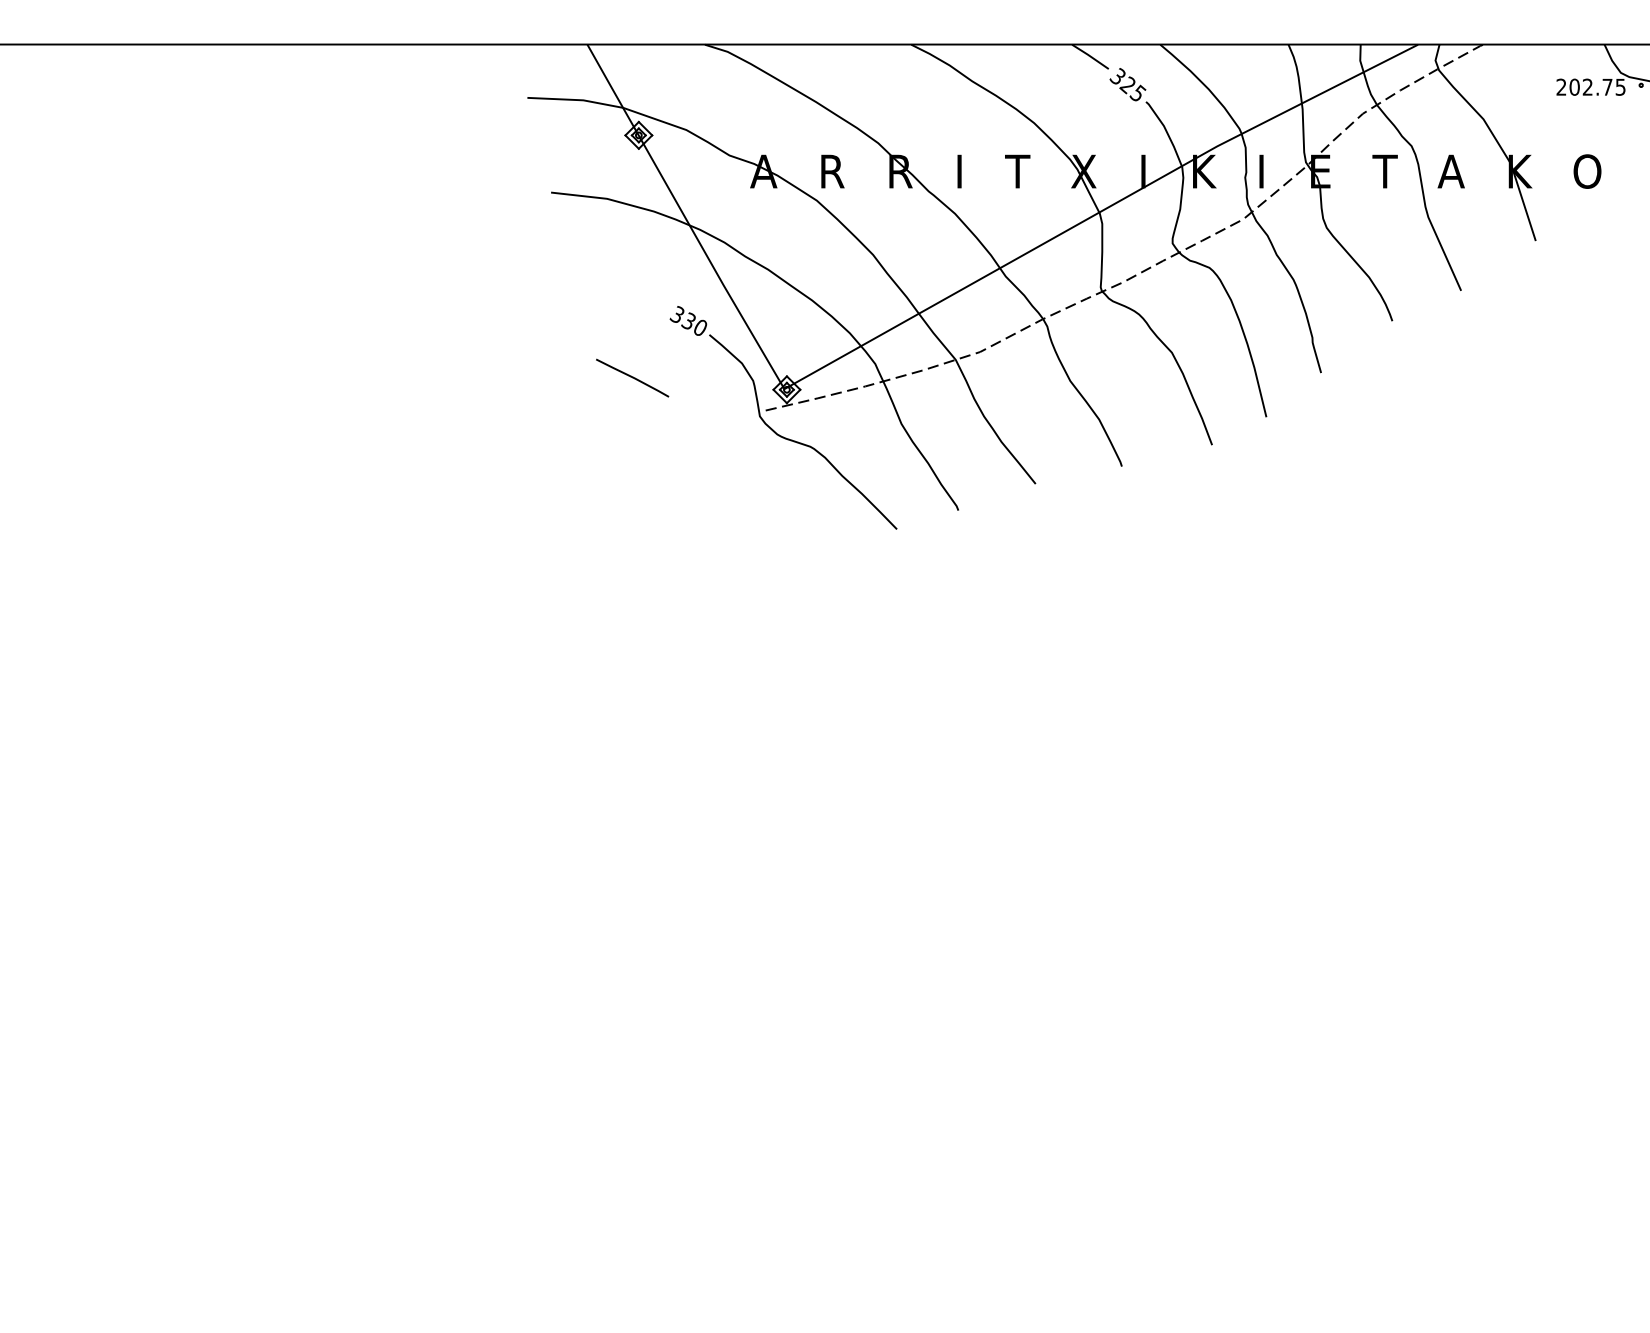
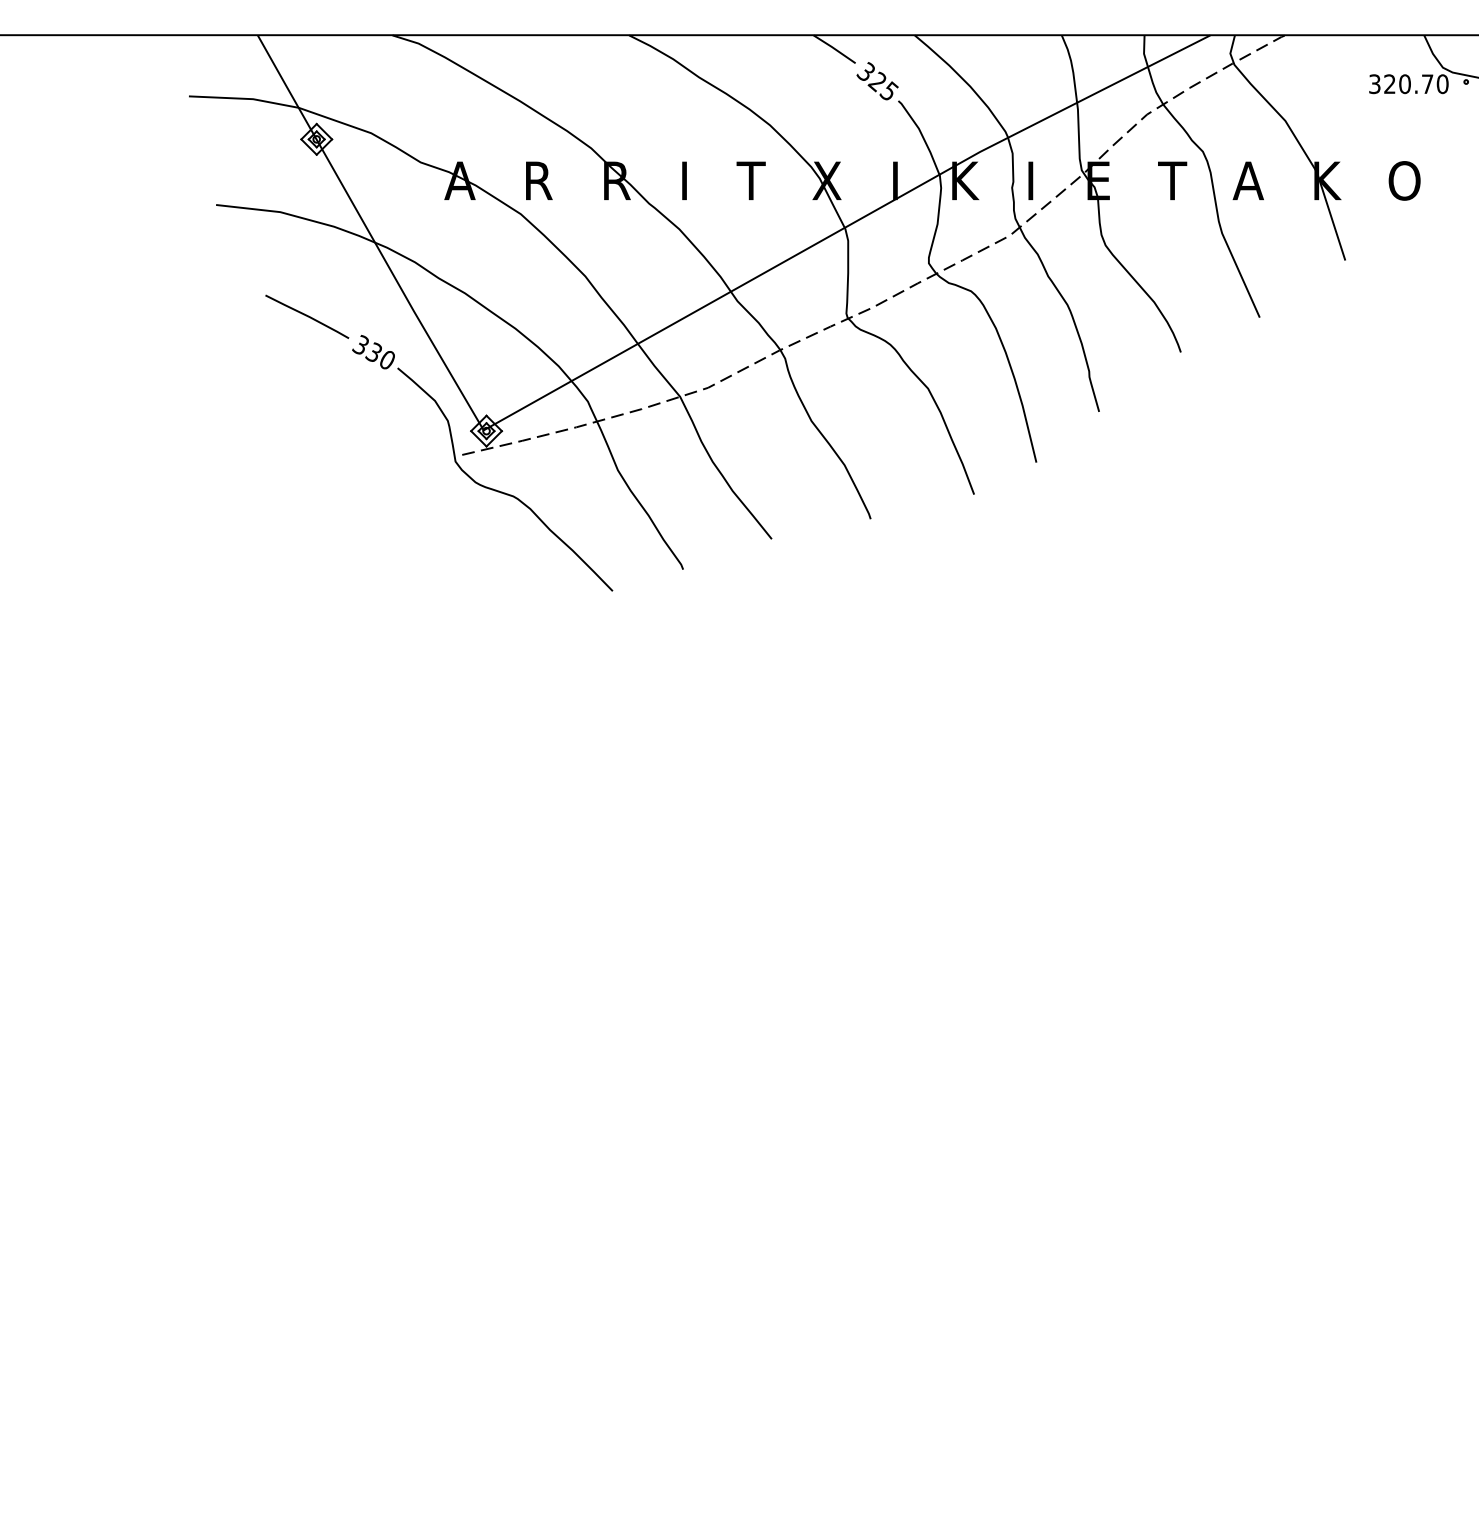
text: (1590, 86) -> (1408, 83), 202.75 -> 320.70
line: (632, 377) -> (307, 316), moved

